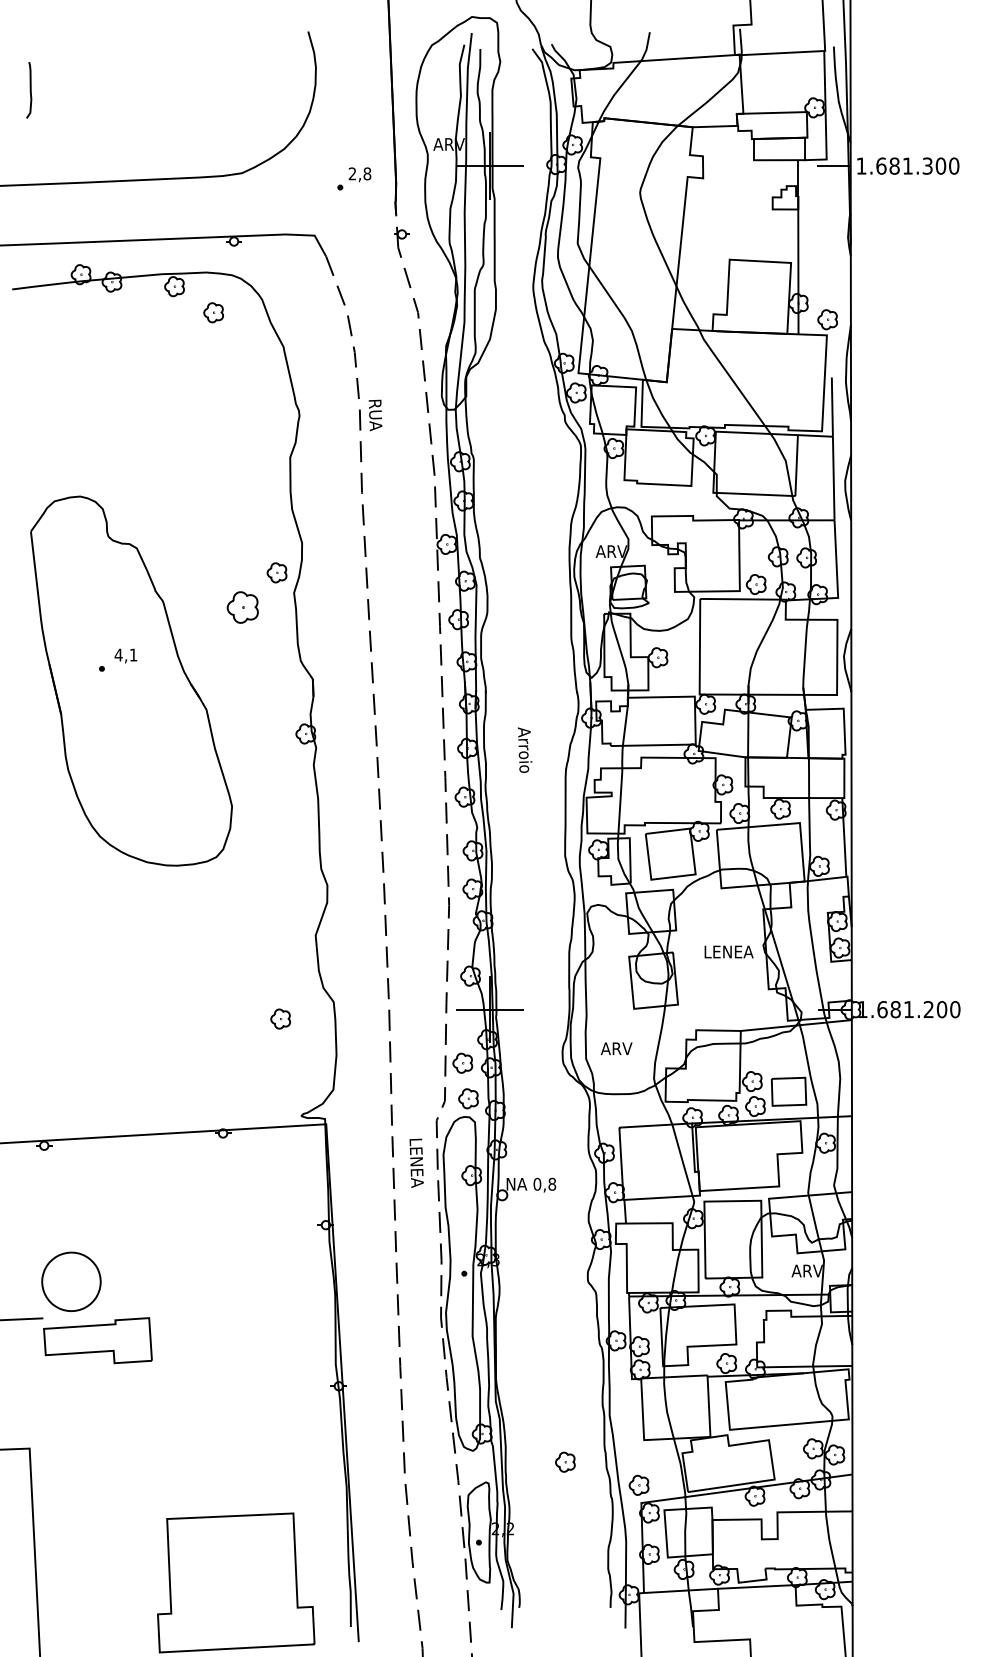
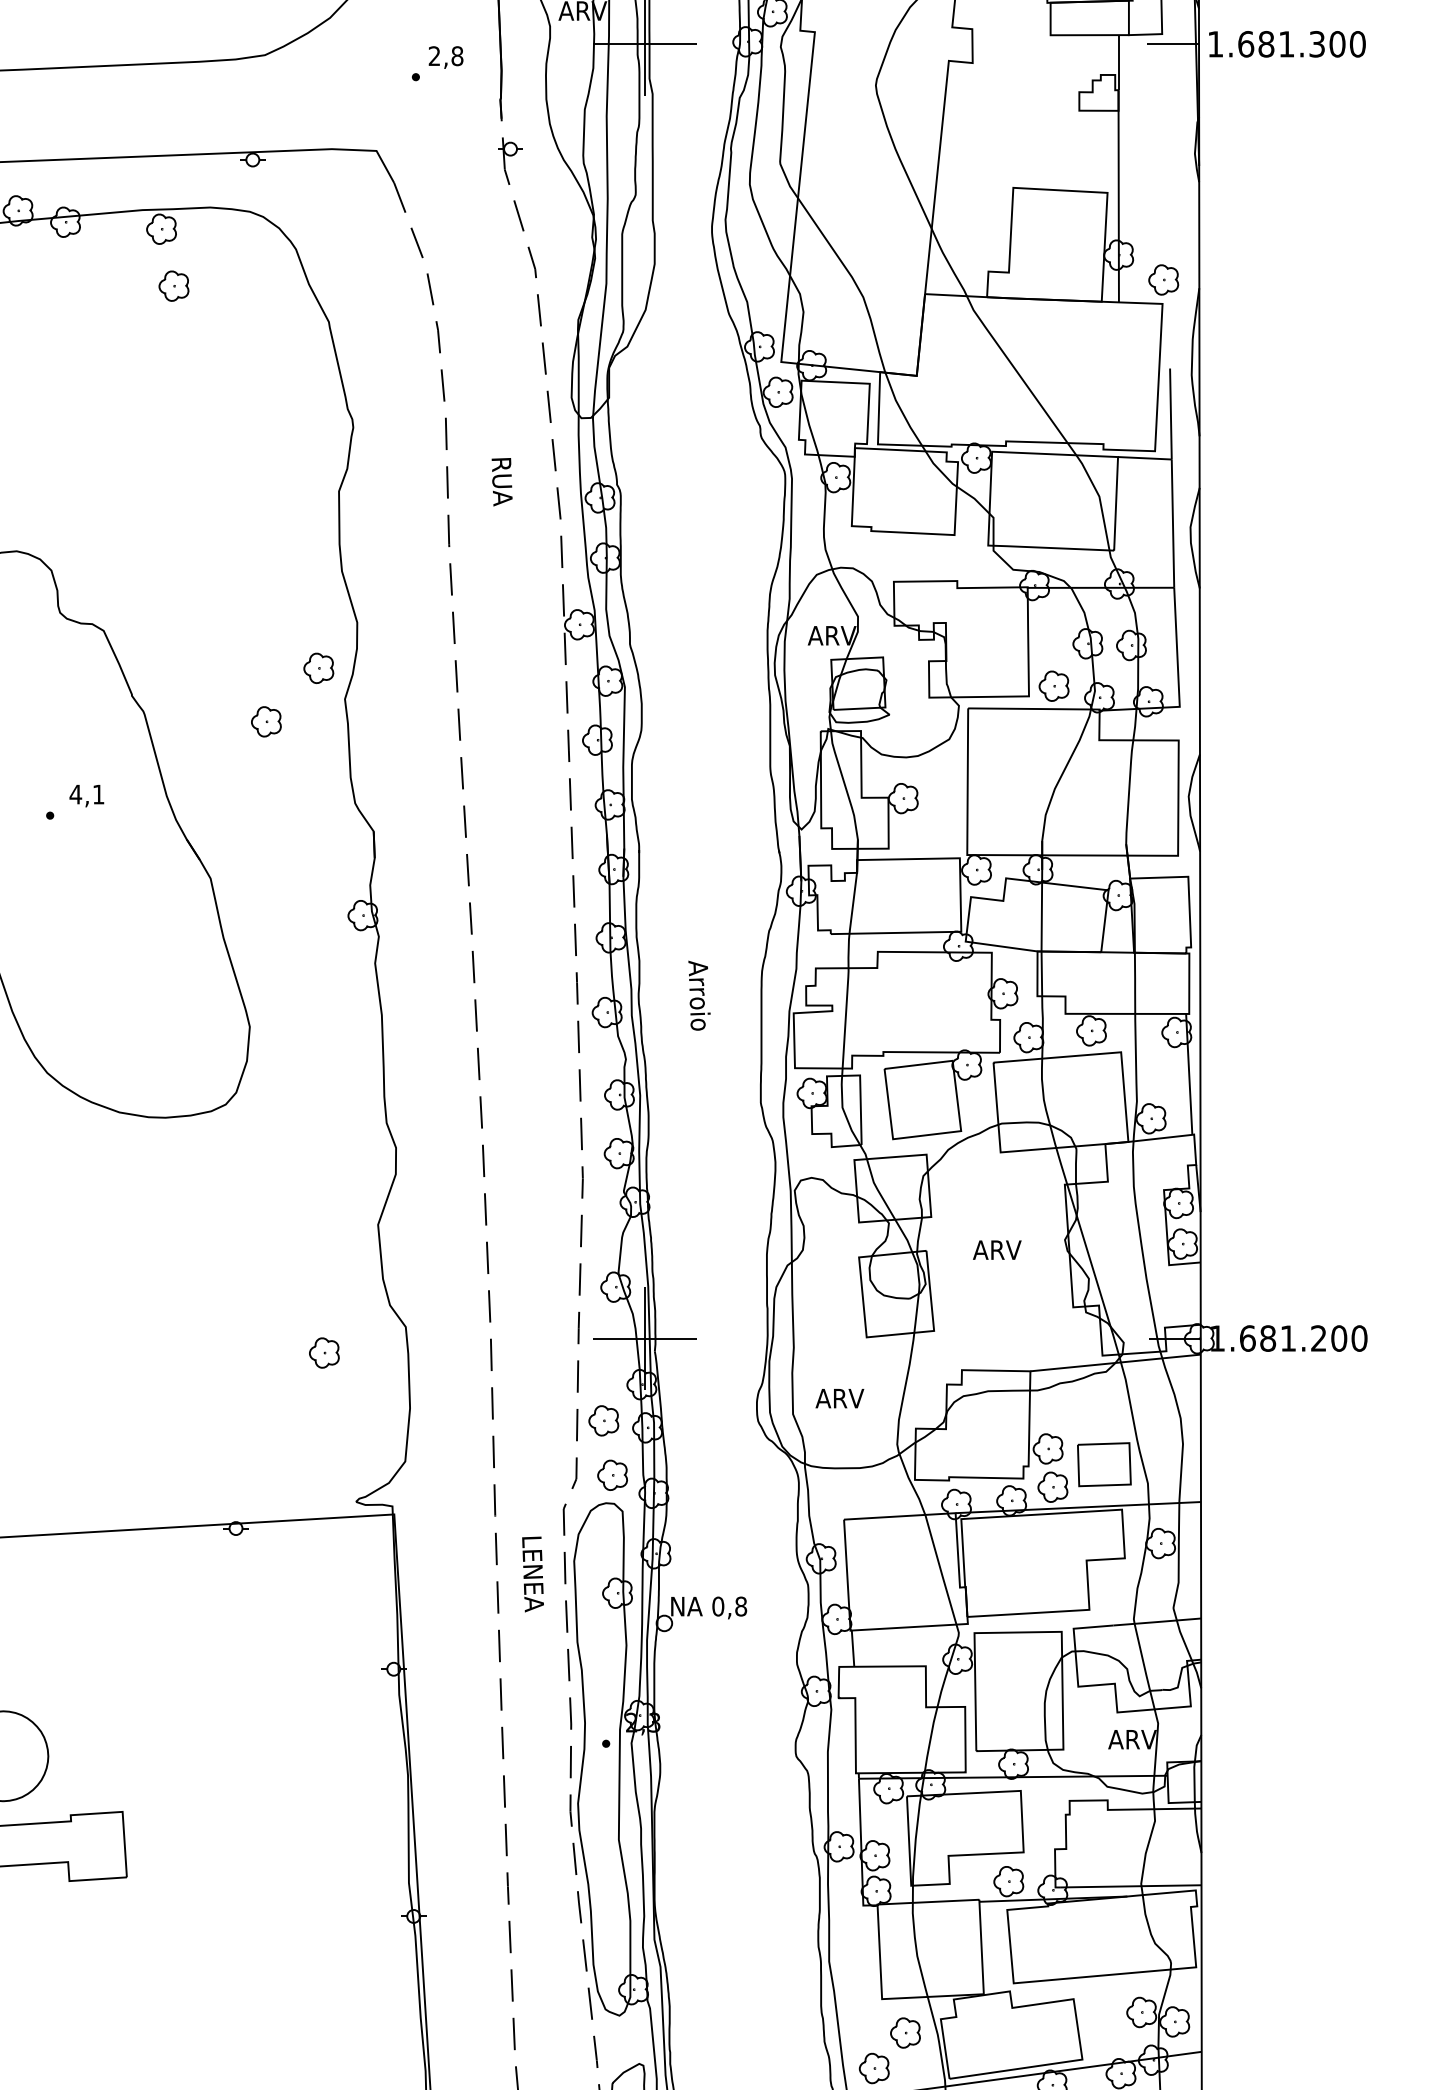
part: (213, 312) -> (173, 285), moved
text: (375, 415) -> (502, 482), moved
part: (242, 607) -> (265, 721), size x0.62
text: (525, 749) -> (700, 994), moved
text: (728, 951) -> (1011, 1249), LENEA -> ARV
part: (565, 1461) -> (905, 2031), moved

